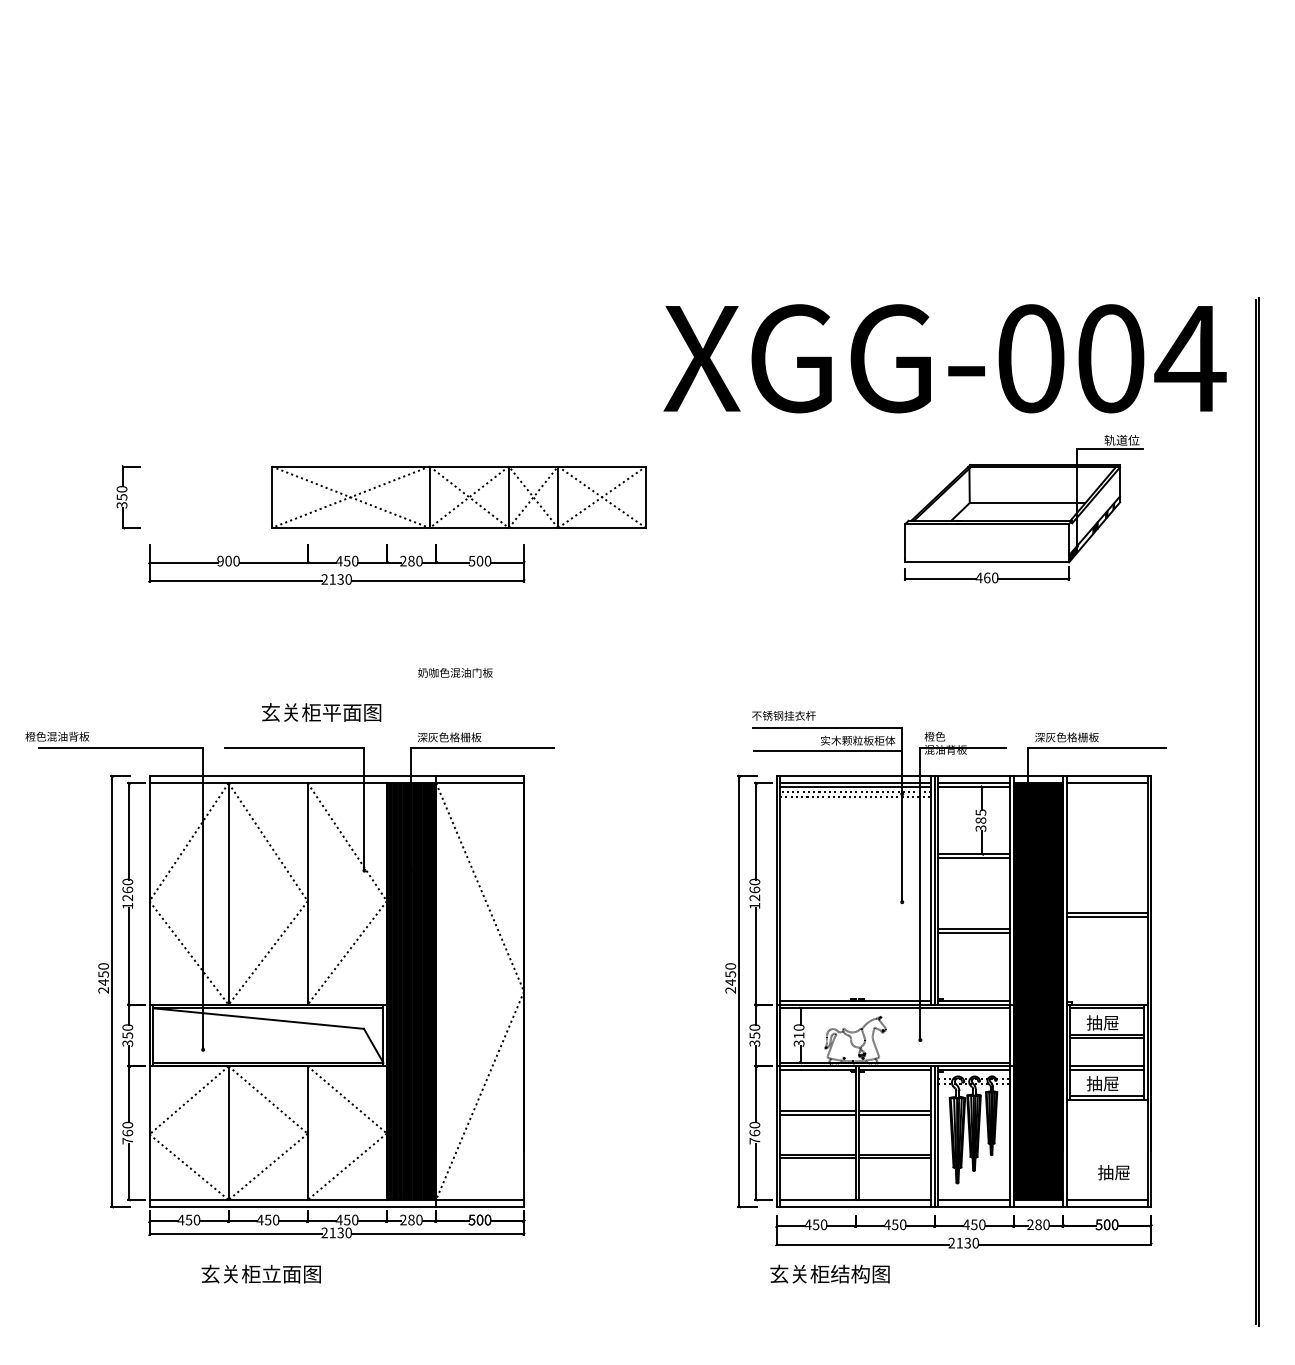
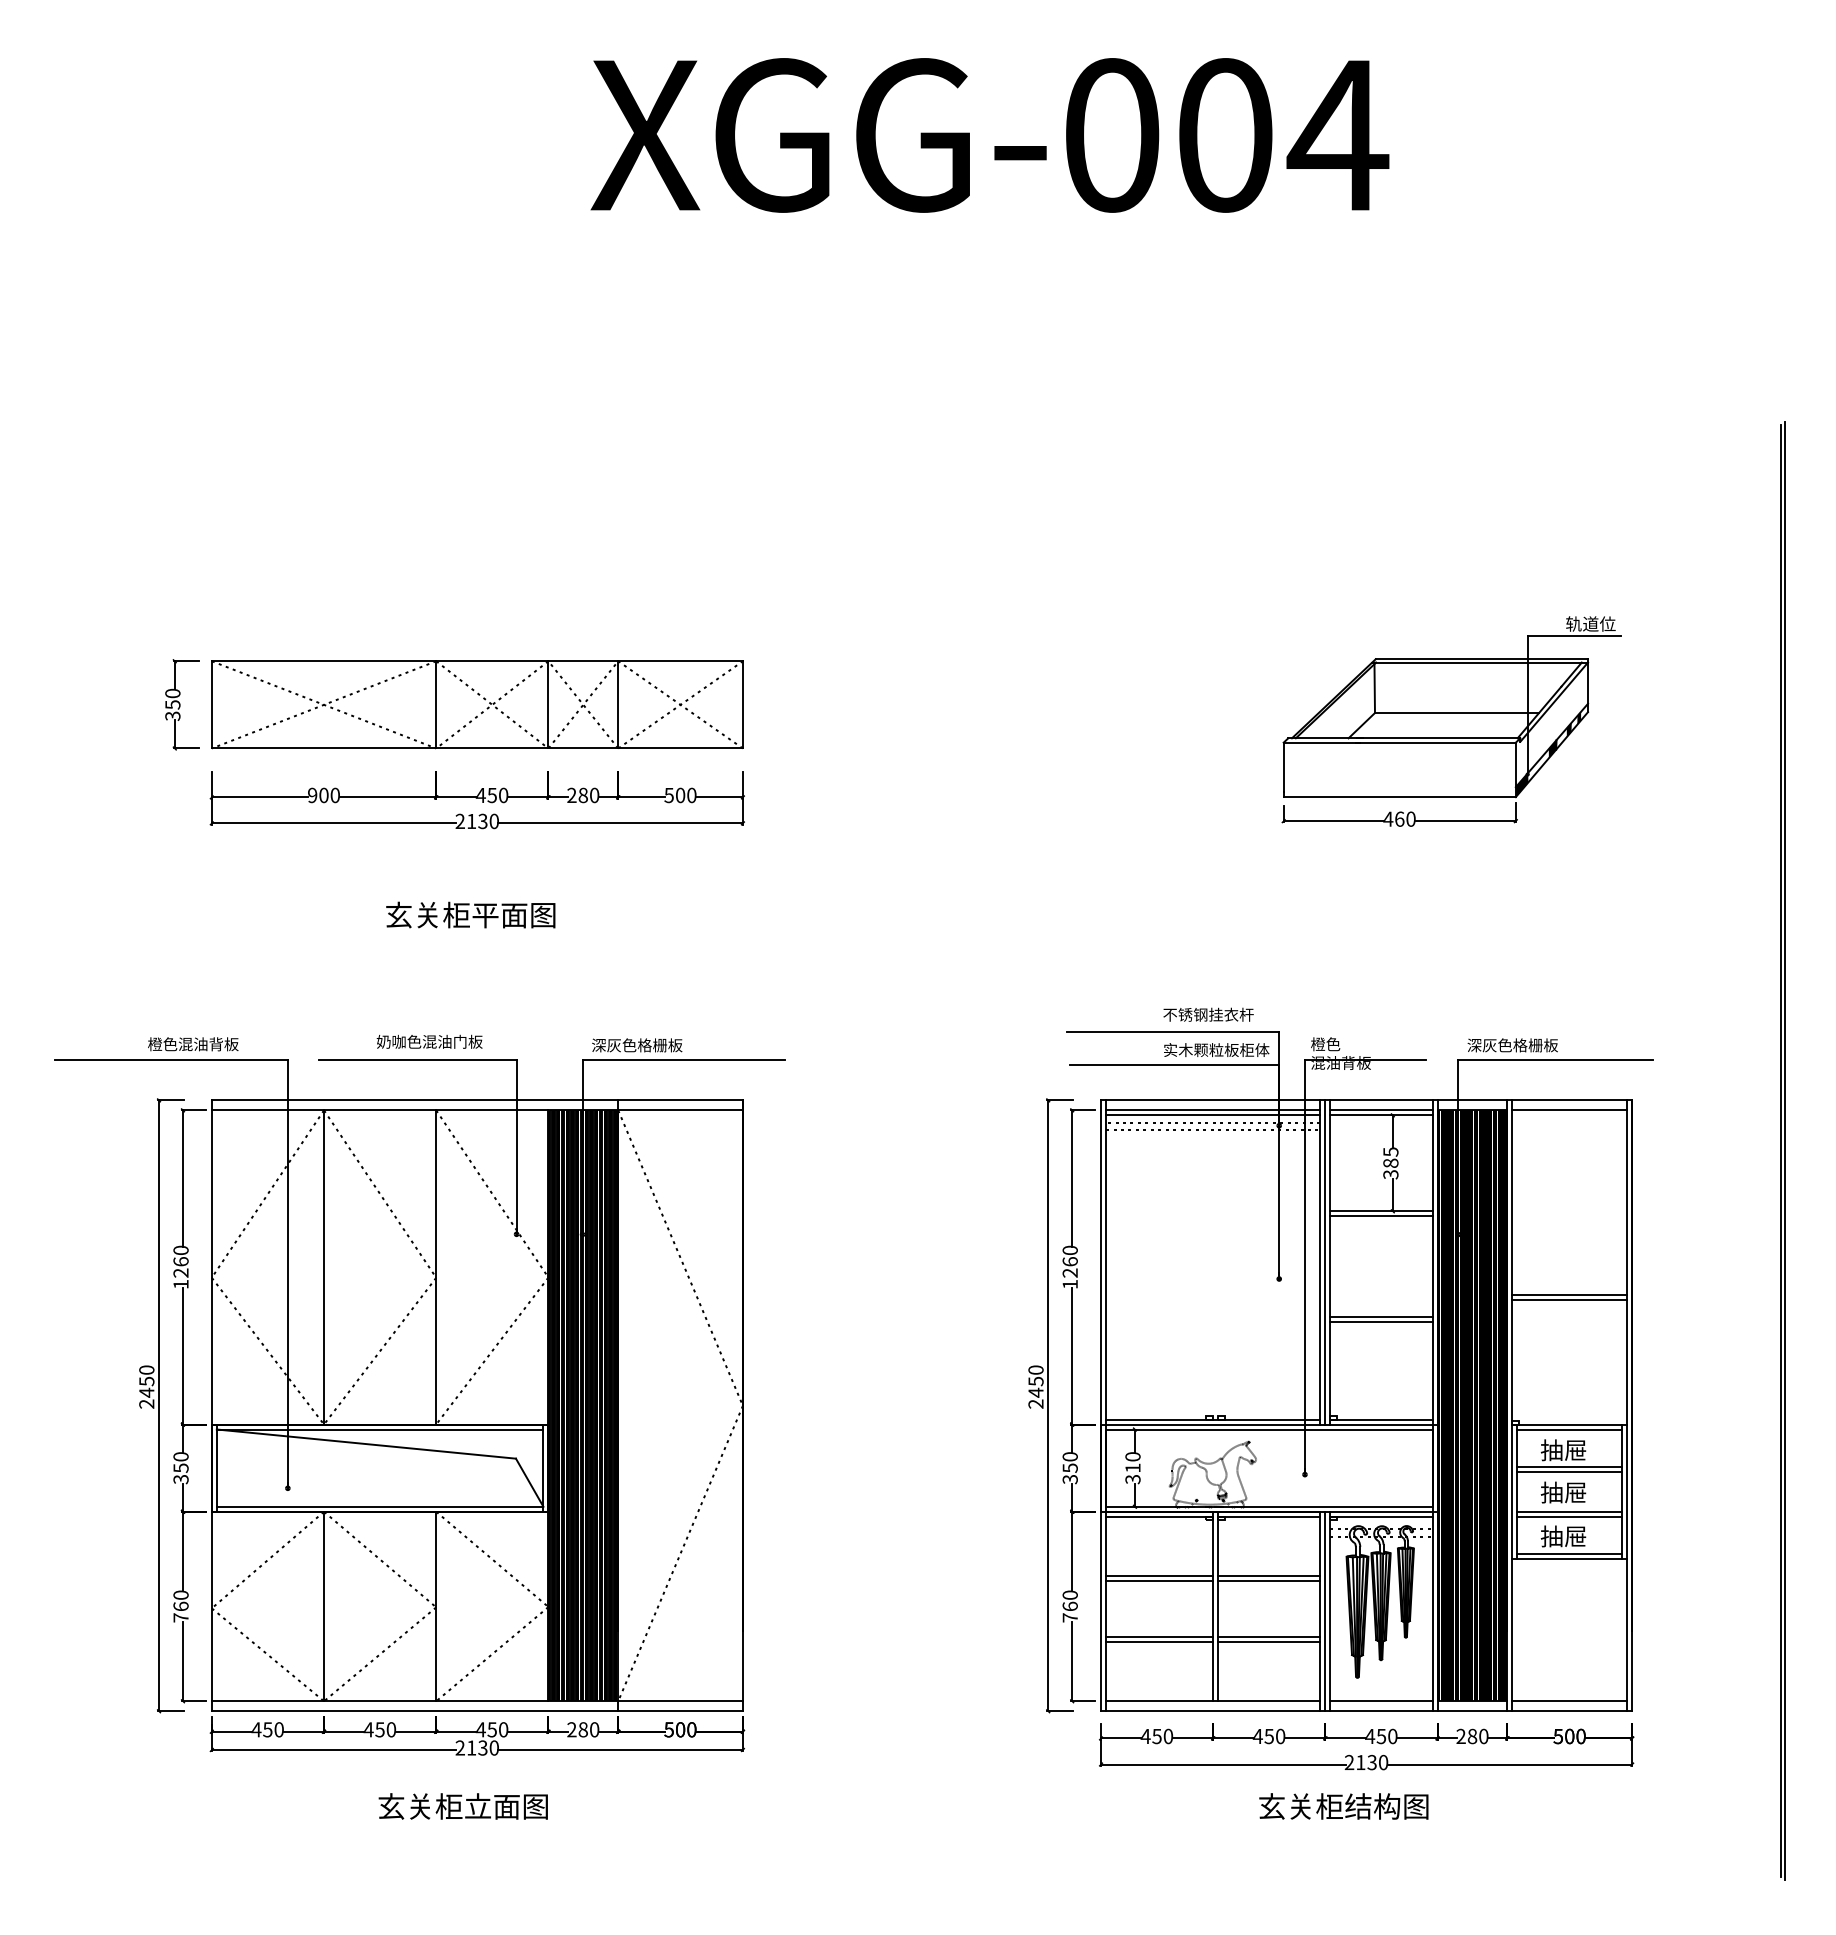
text: (944, 358) -> (989, 135), moved
part: (458, 497) -> (477, 704), moved
text: (455, 672) -> (429, 1041), moved
text: (321, 712) -> (470, 914), moved
text: (783, 715) -> (1208, 1014), moved
text: (57, 736) -> (193, 1044), moved
text: (1113, 1172) -> (1563, 1492), moved
text: (260, 1274) -> (462, 1806), moved
text: (829, 1274) -> (1343, 1806), moved

